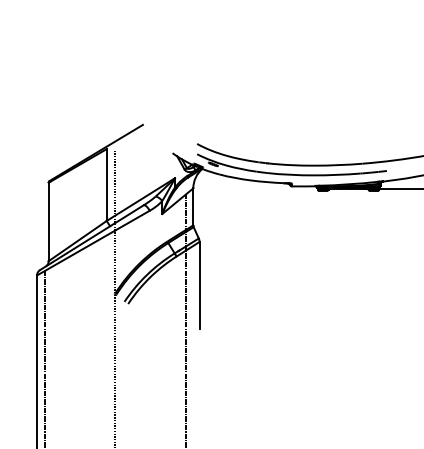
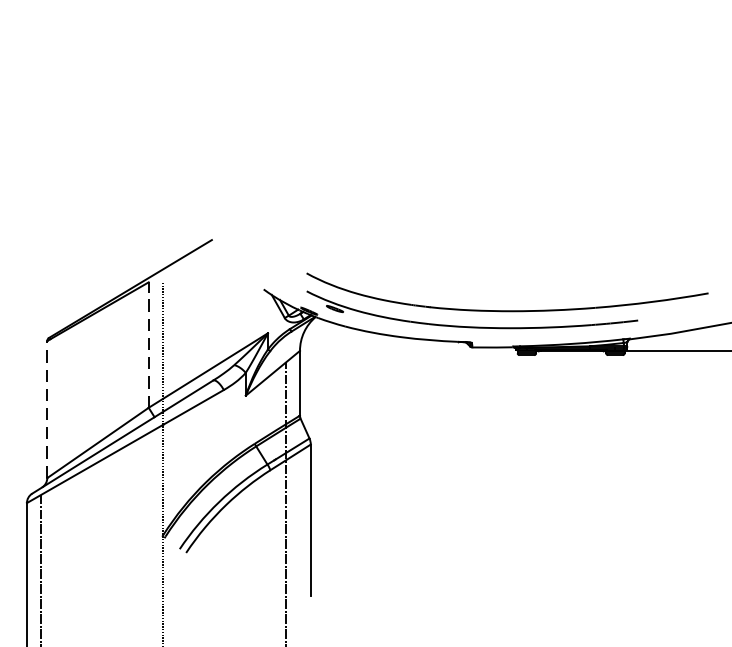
line: (106, 185) -> (148, 345), solid -> dashed
line: (48, 221) -> (46, 408), solid -> dashed

